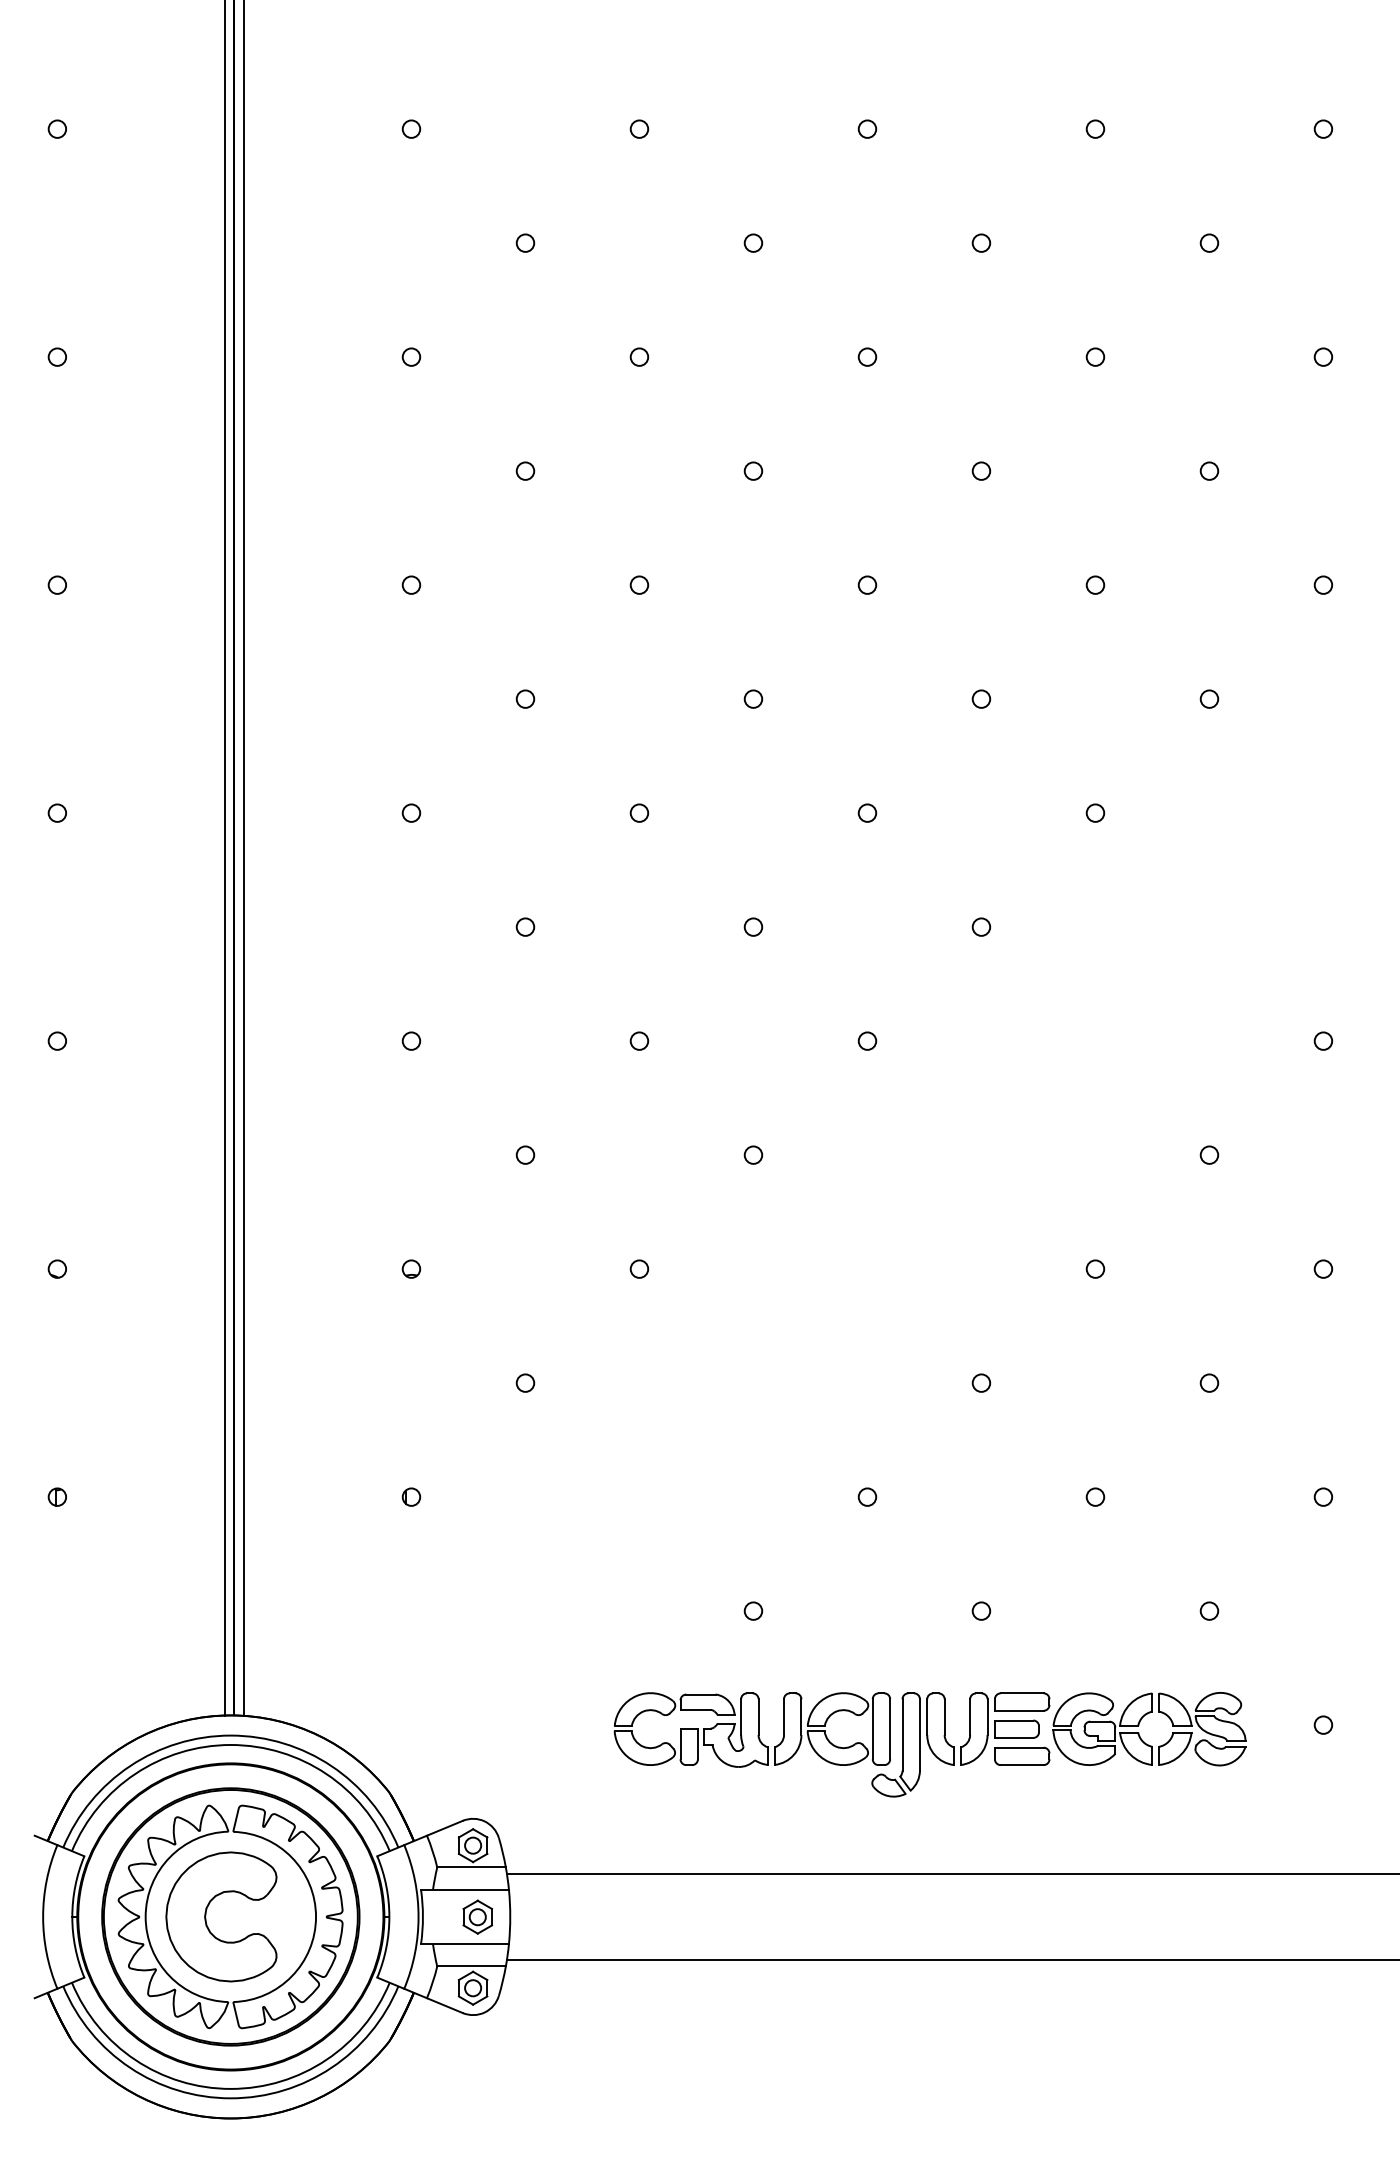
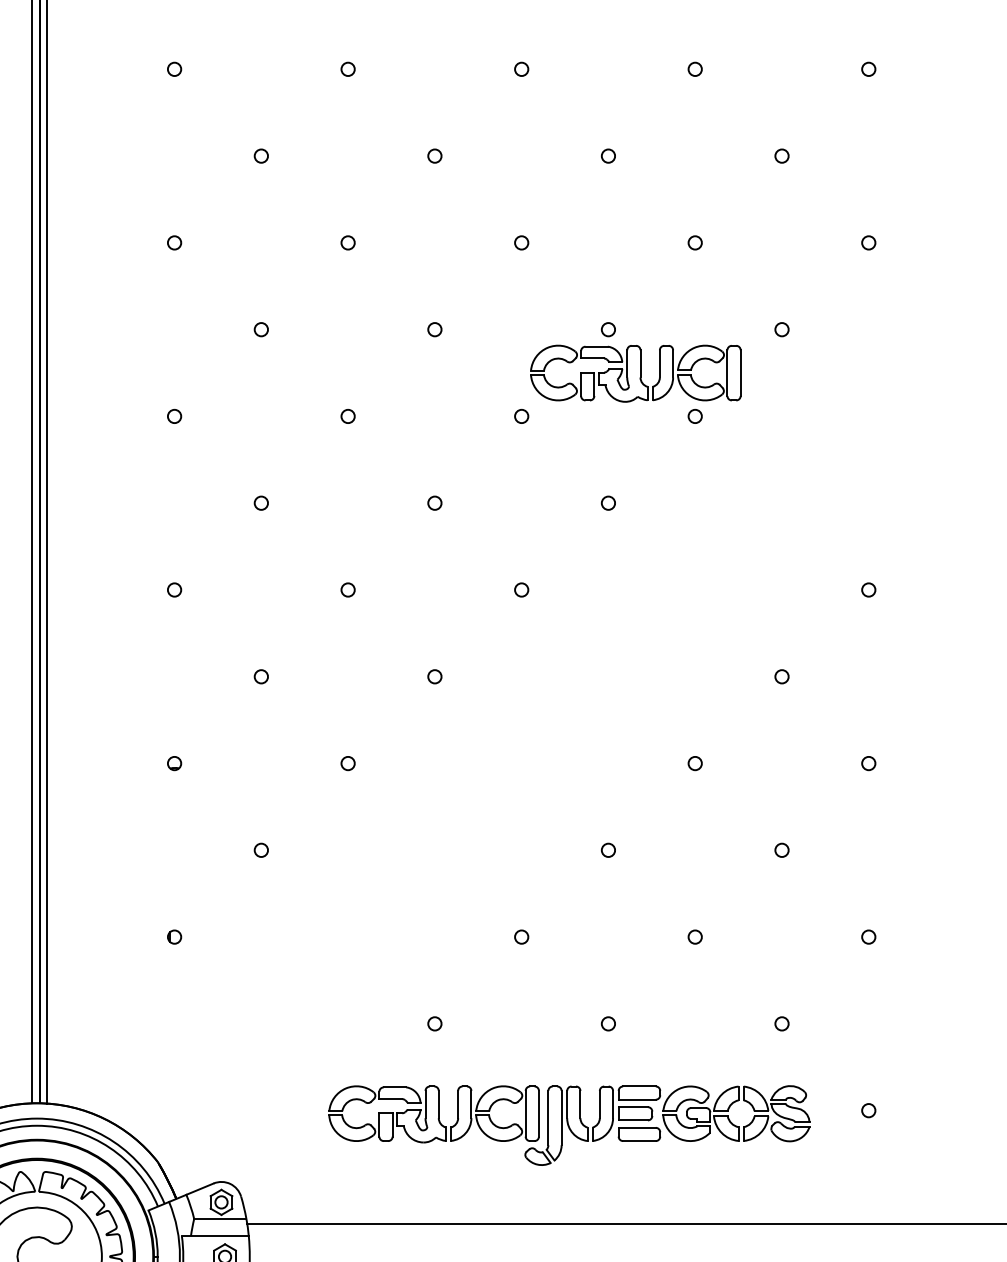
part: (1016, 756) -> (635, 373), added

